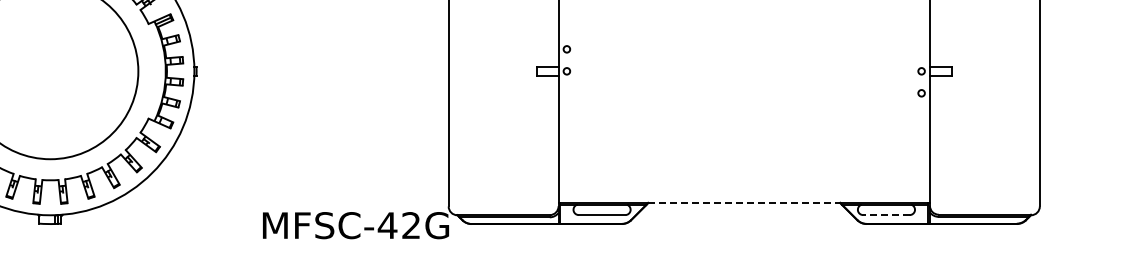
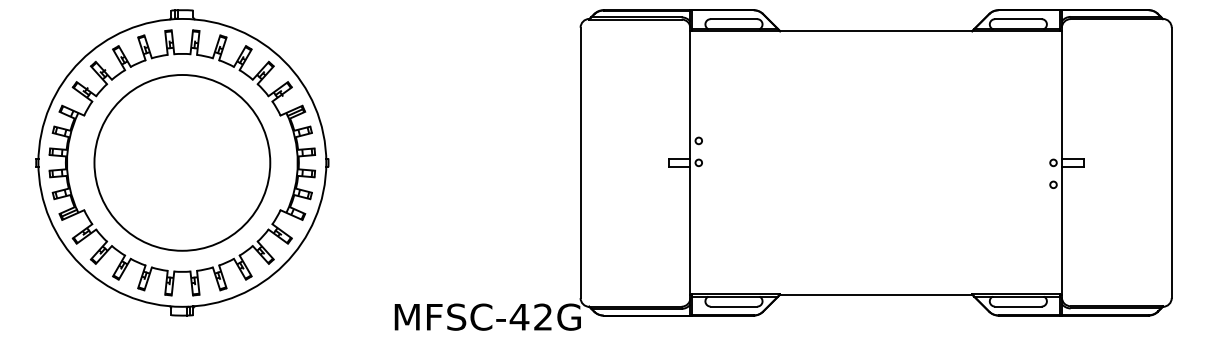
line: (744, 202) -> (876, 294), dashed -> solid
line: (885, 214) -> (1017, 306), dashed -> solid

